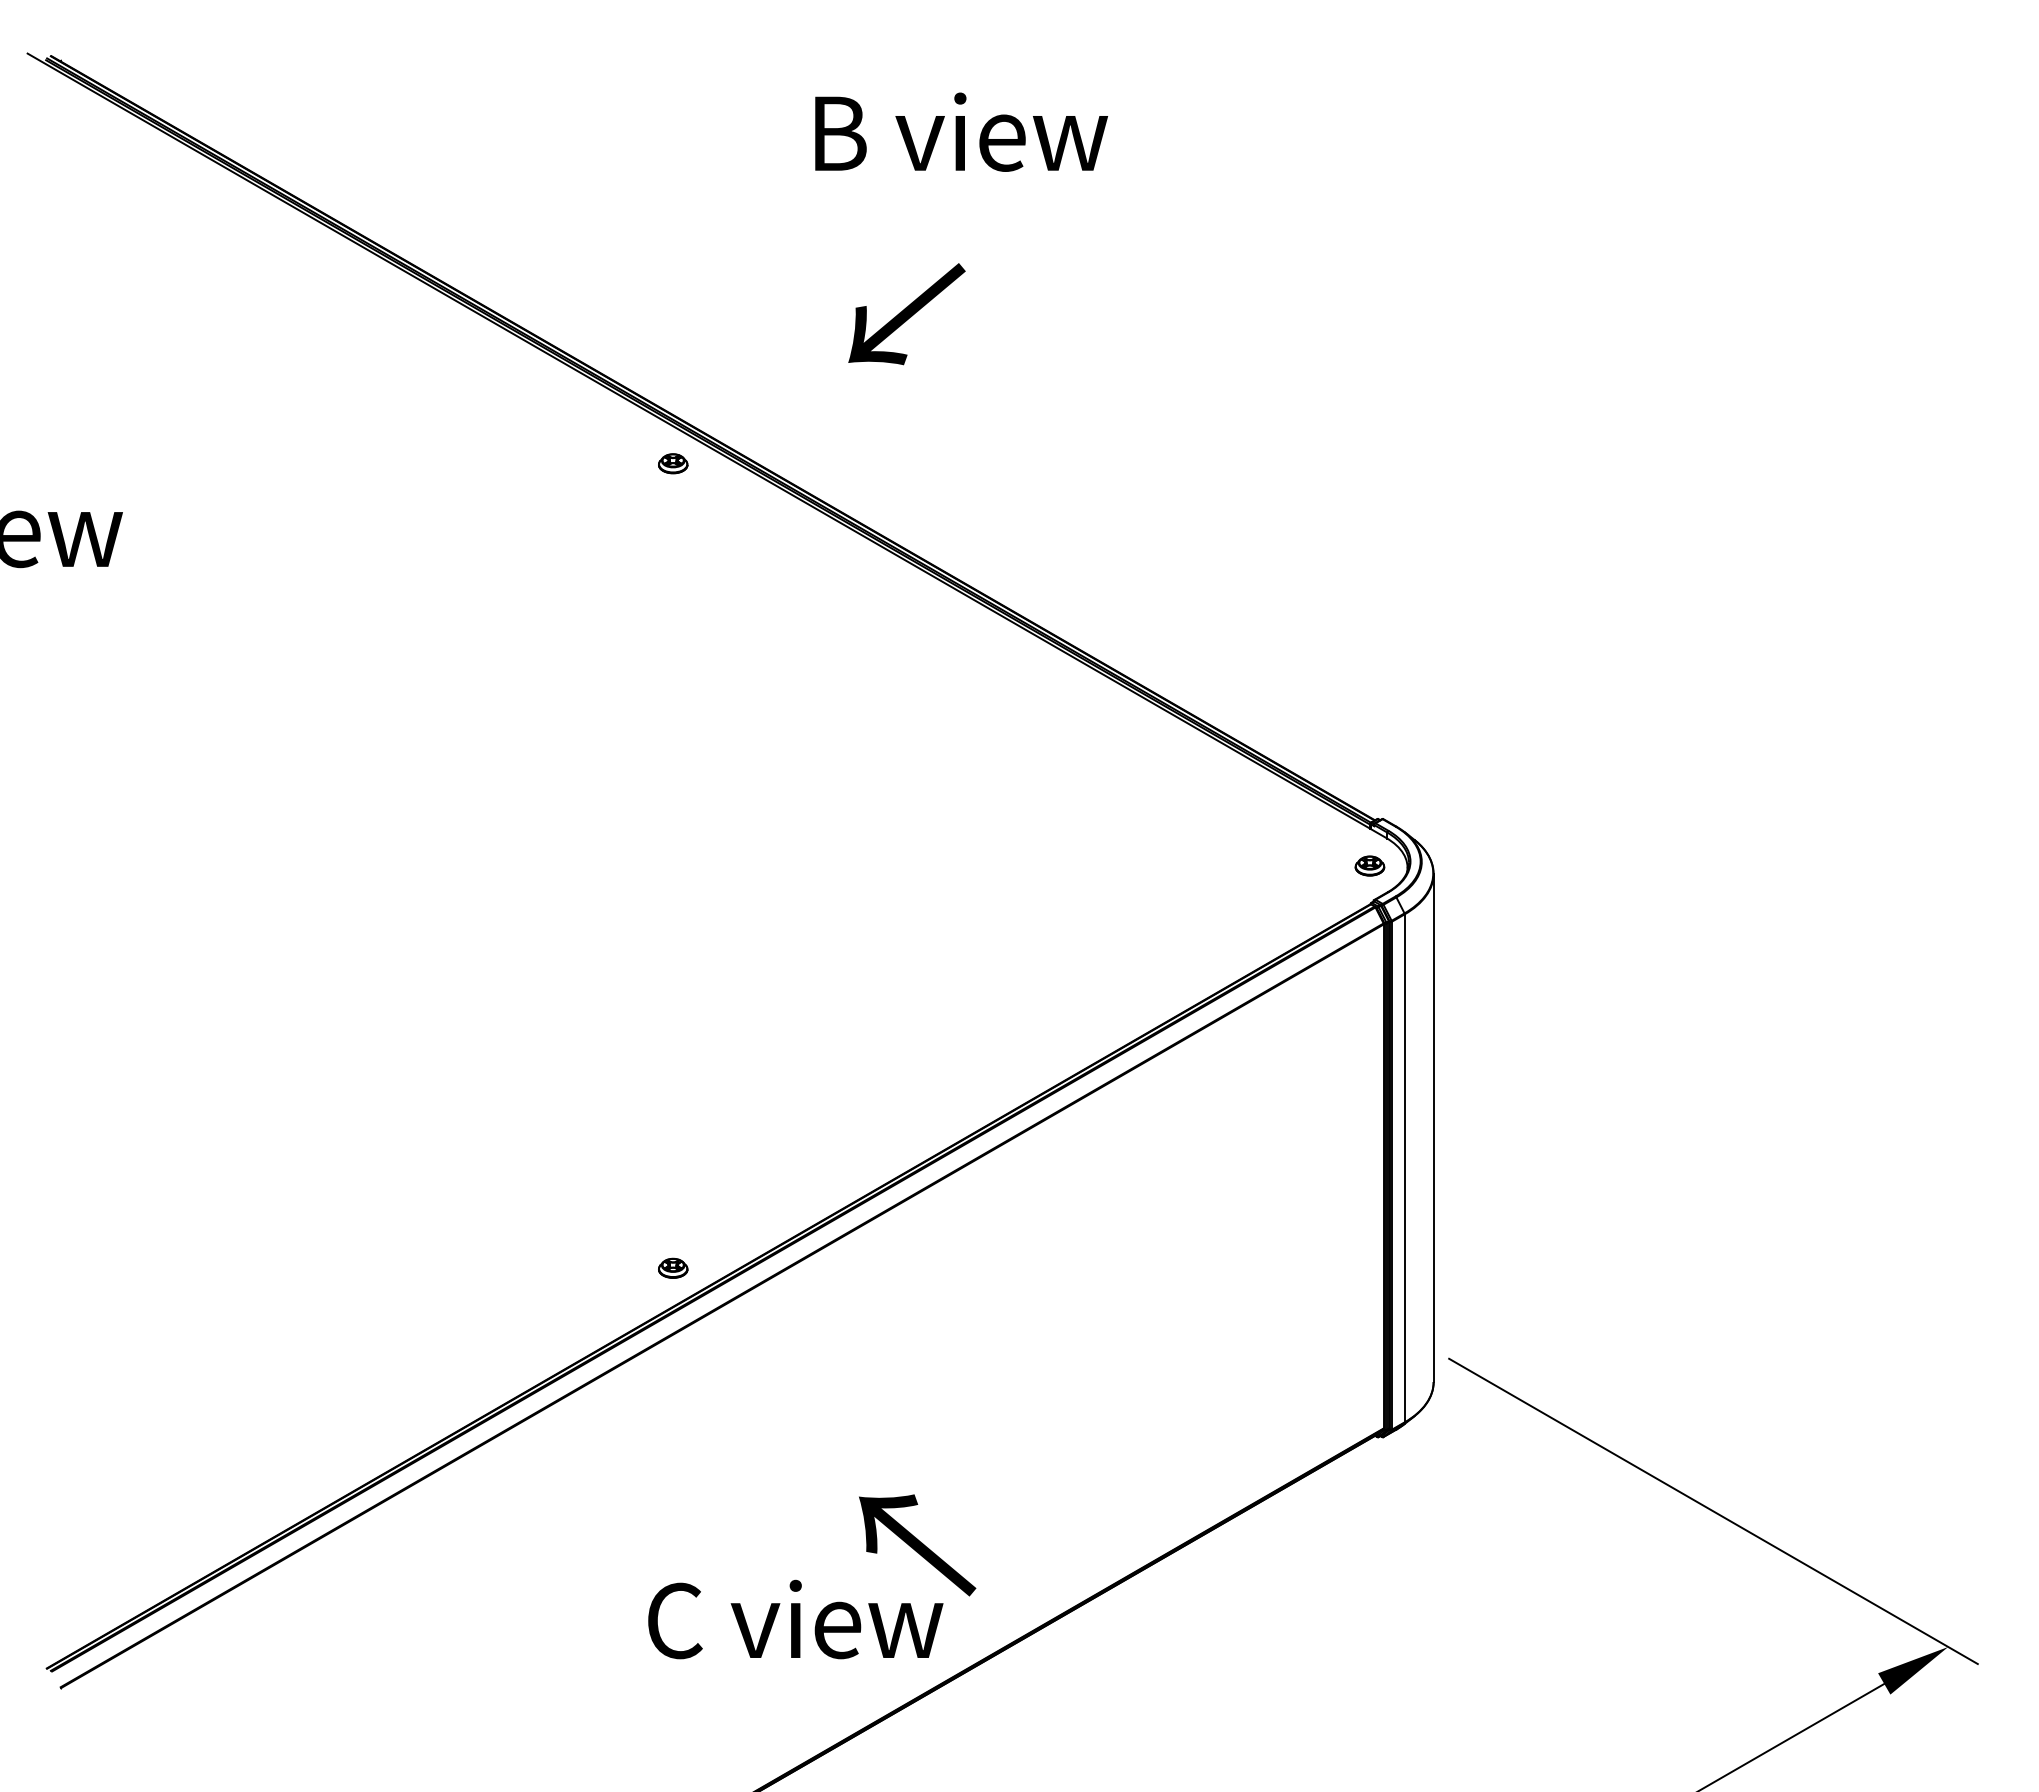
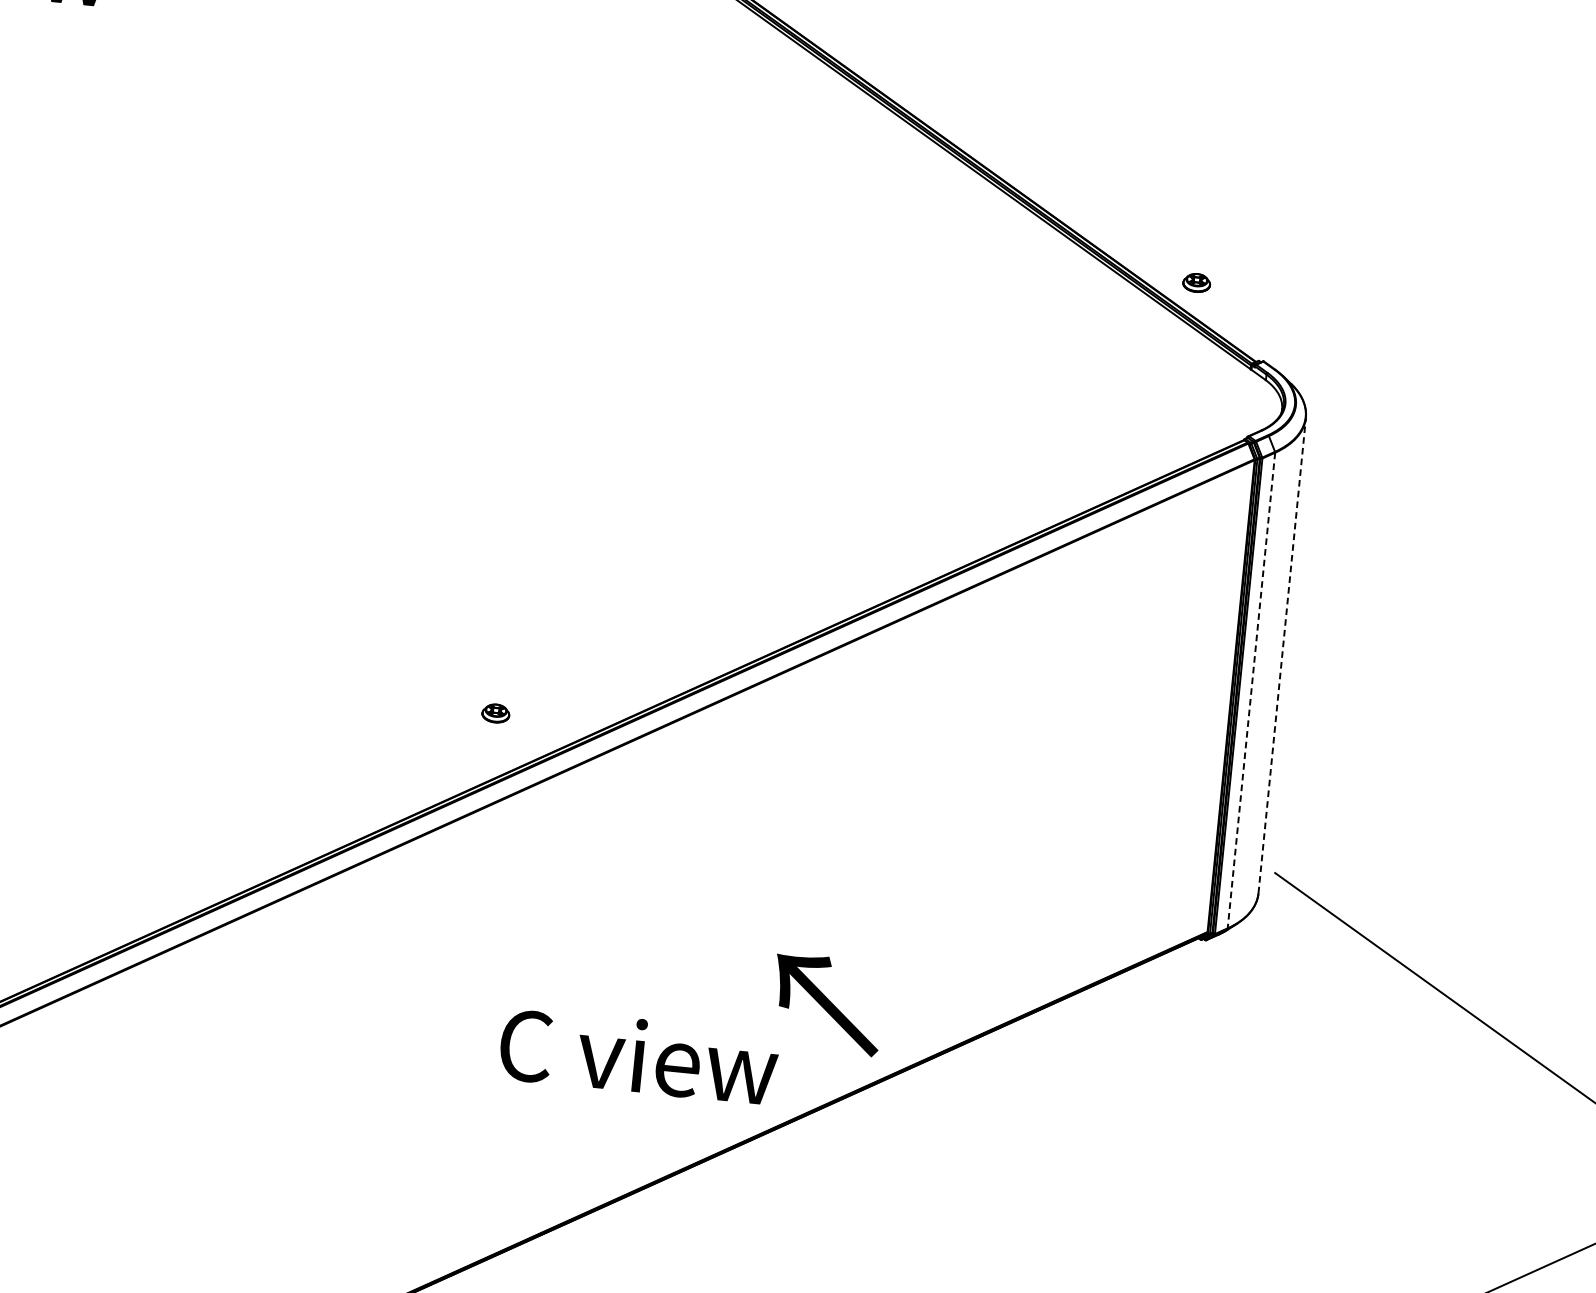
part: (1369, 865) -> (1196, 282), moved
line: (1433, 1127) -> (1282, 655), solid -> dashed
line: (1404, 1168) -> (1251, 690), solid -> dashed
part: (673, 1267) -> (496, 712), moved
text: (917, 1545) -> (827, 1004), moved

